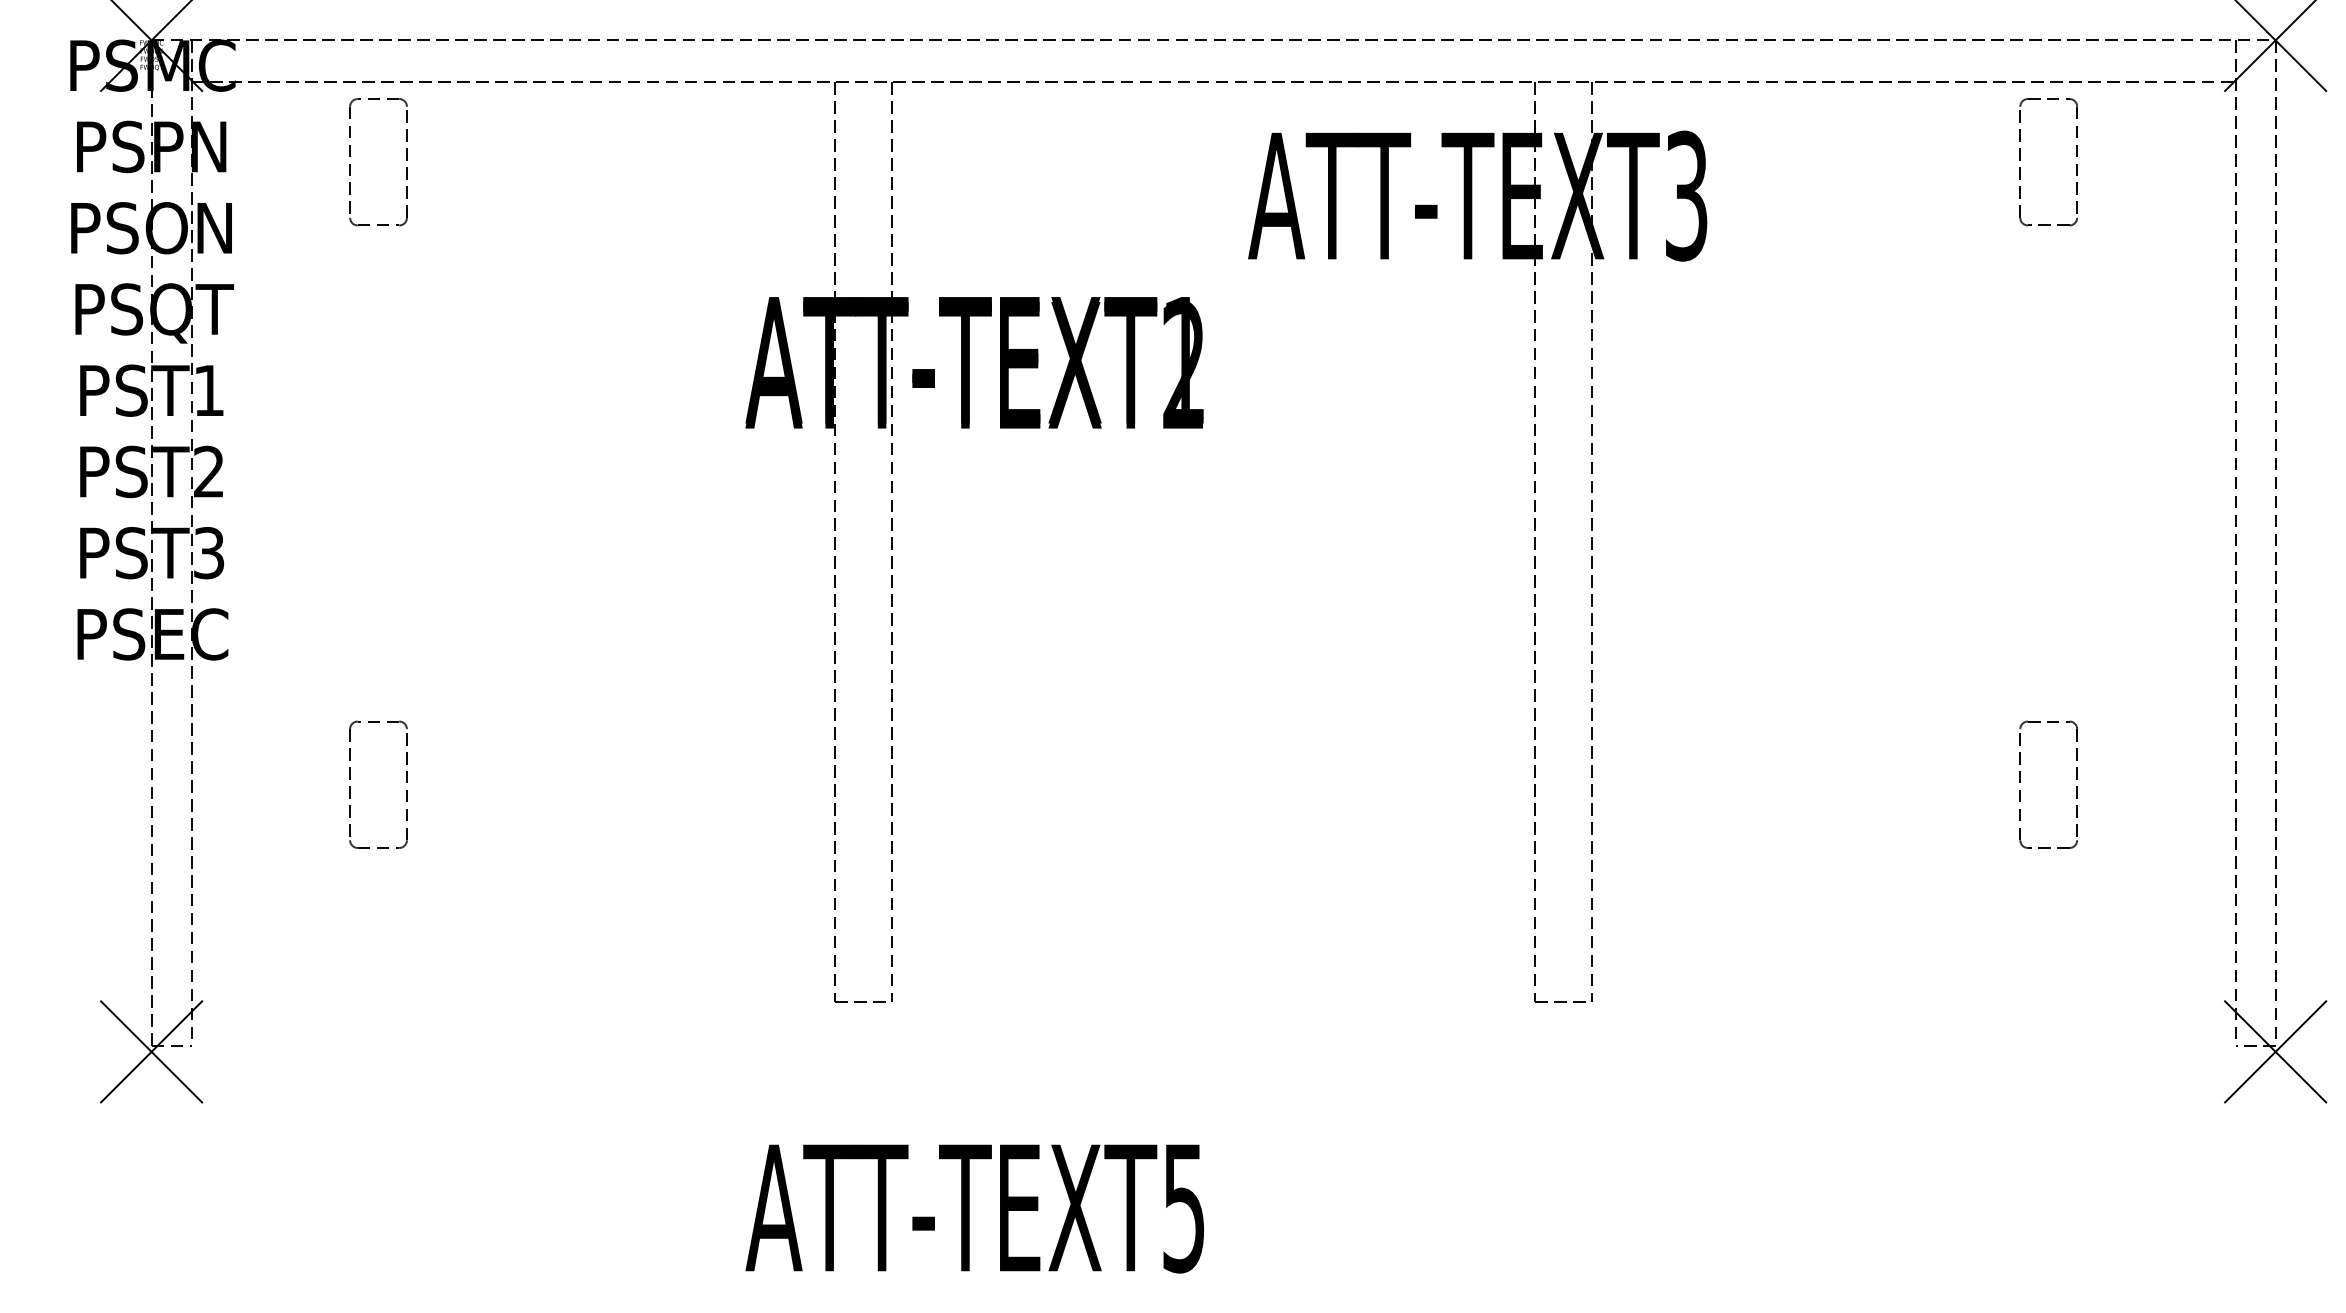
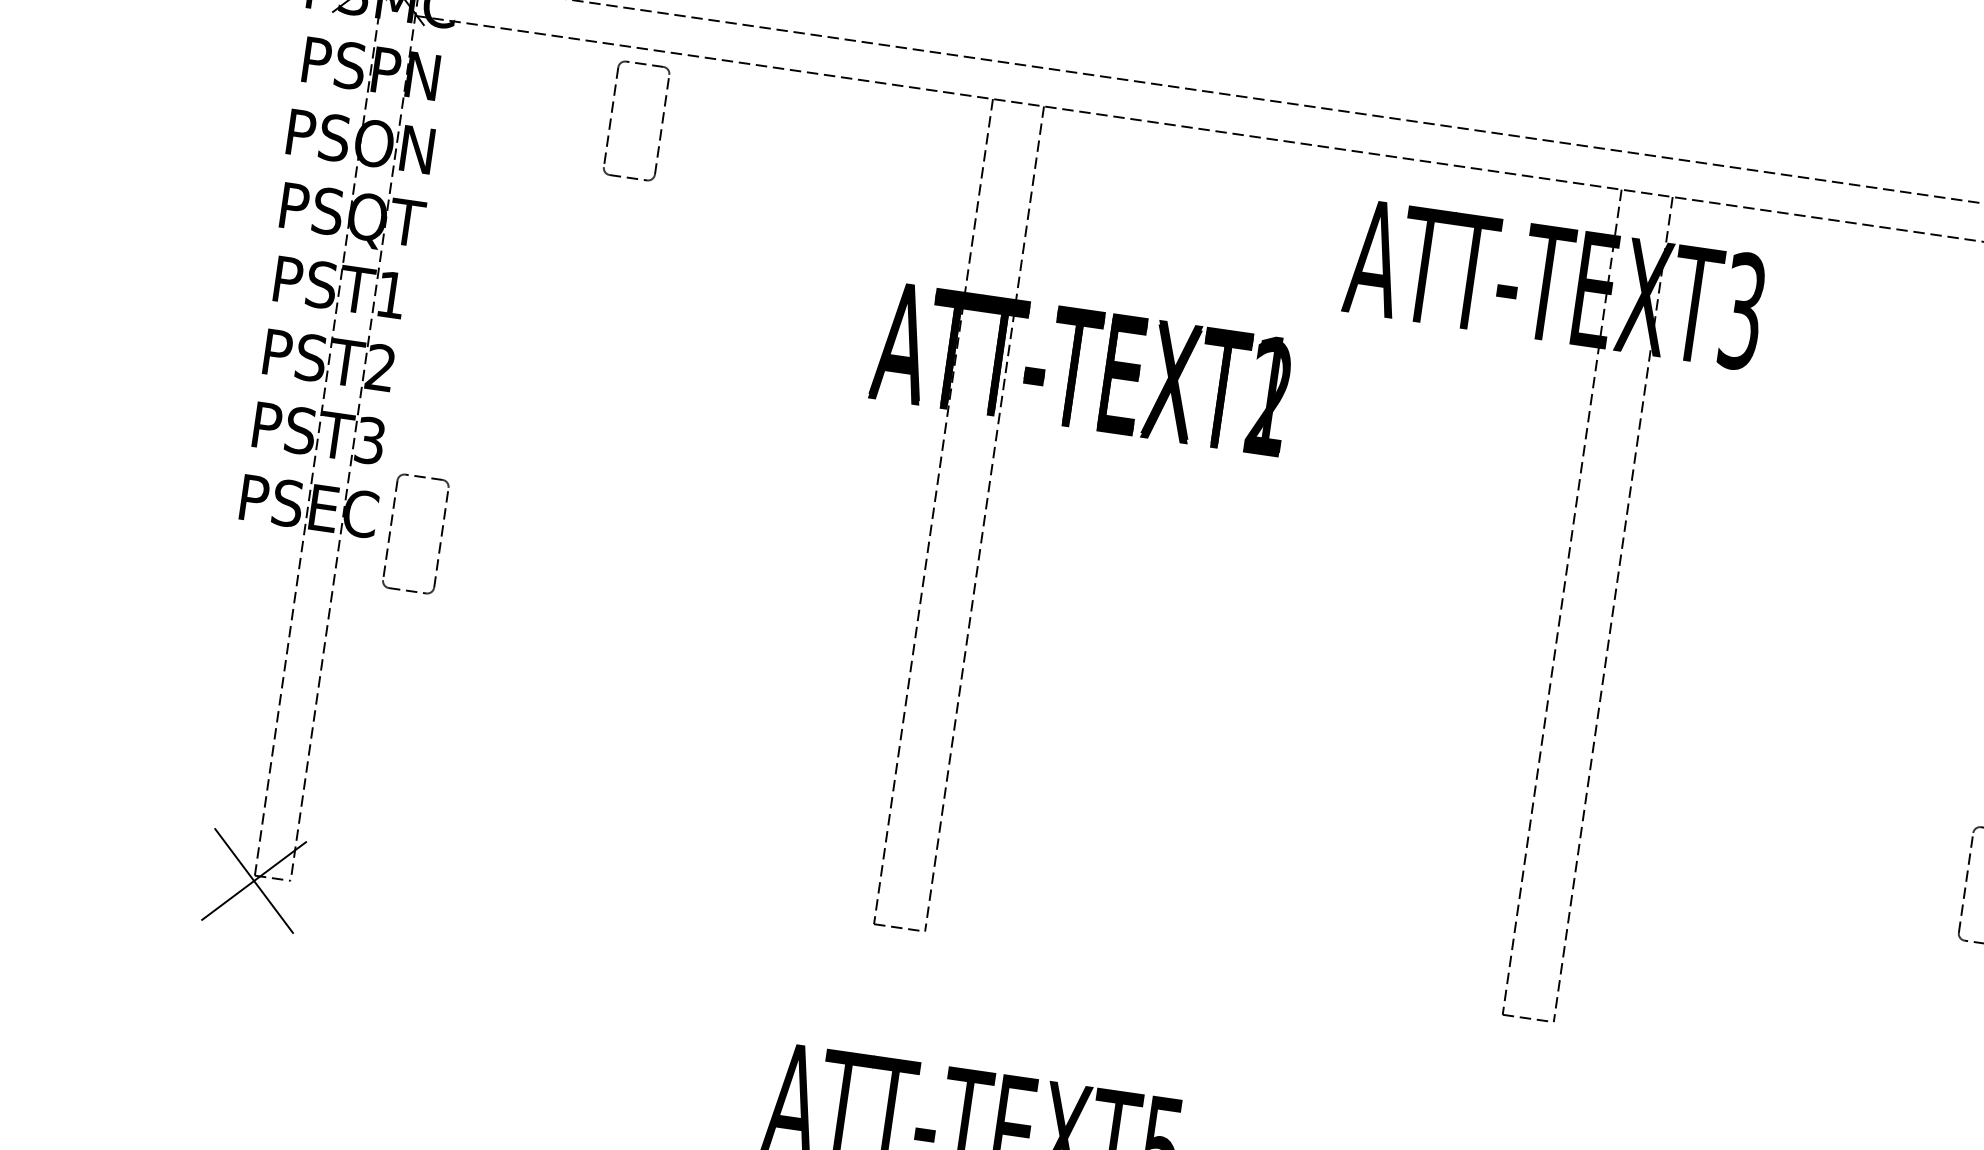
part: (406, 160) -> (661, 123), moved
part: (406, 782) -> (441, 535), moved

